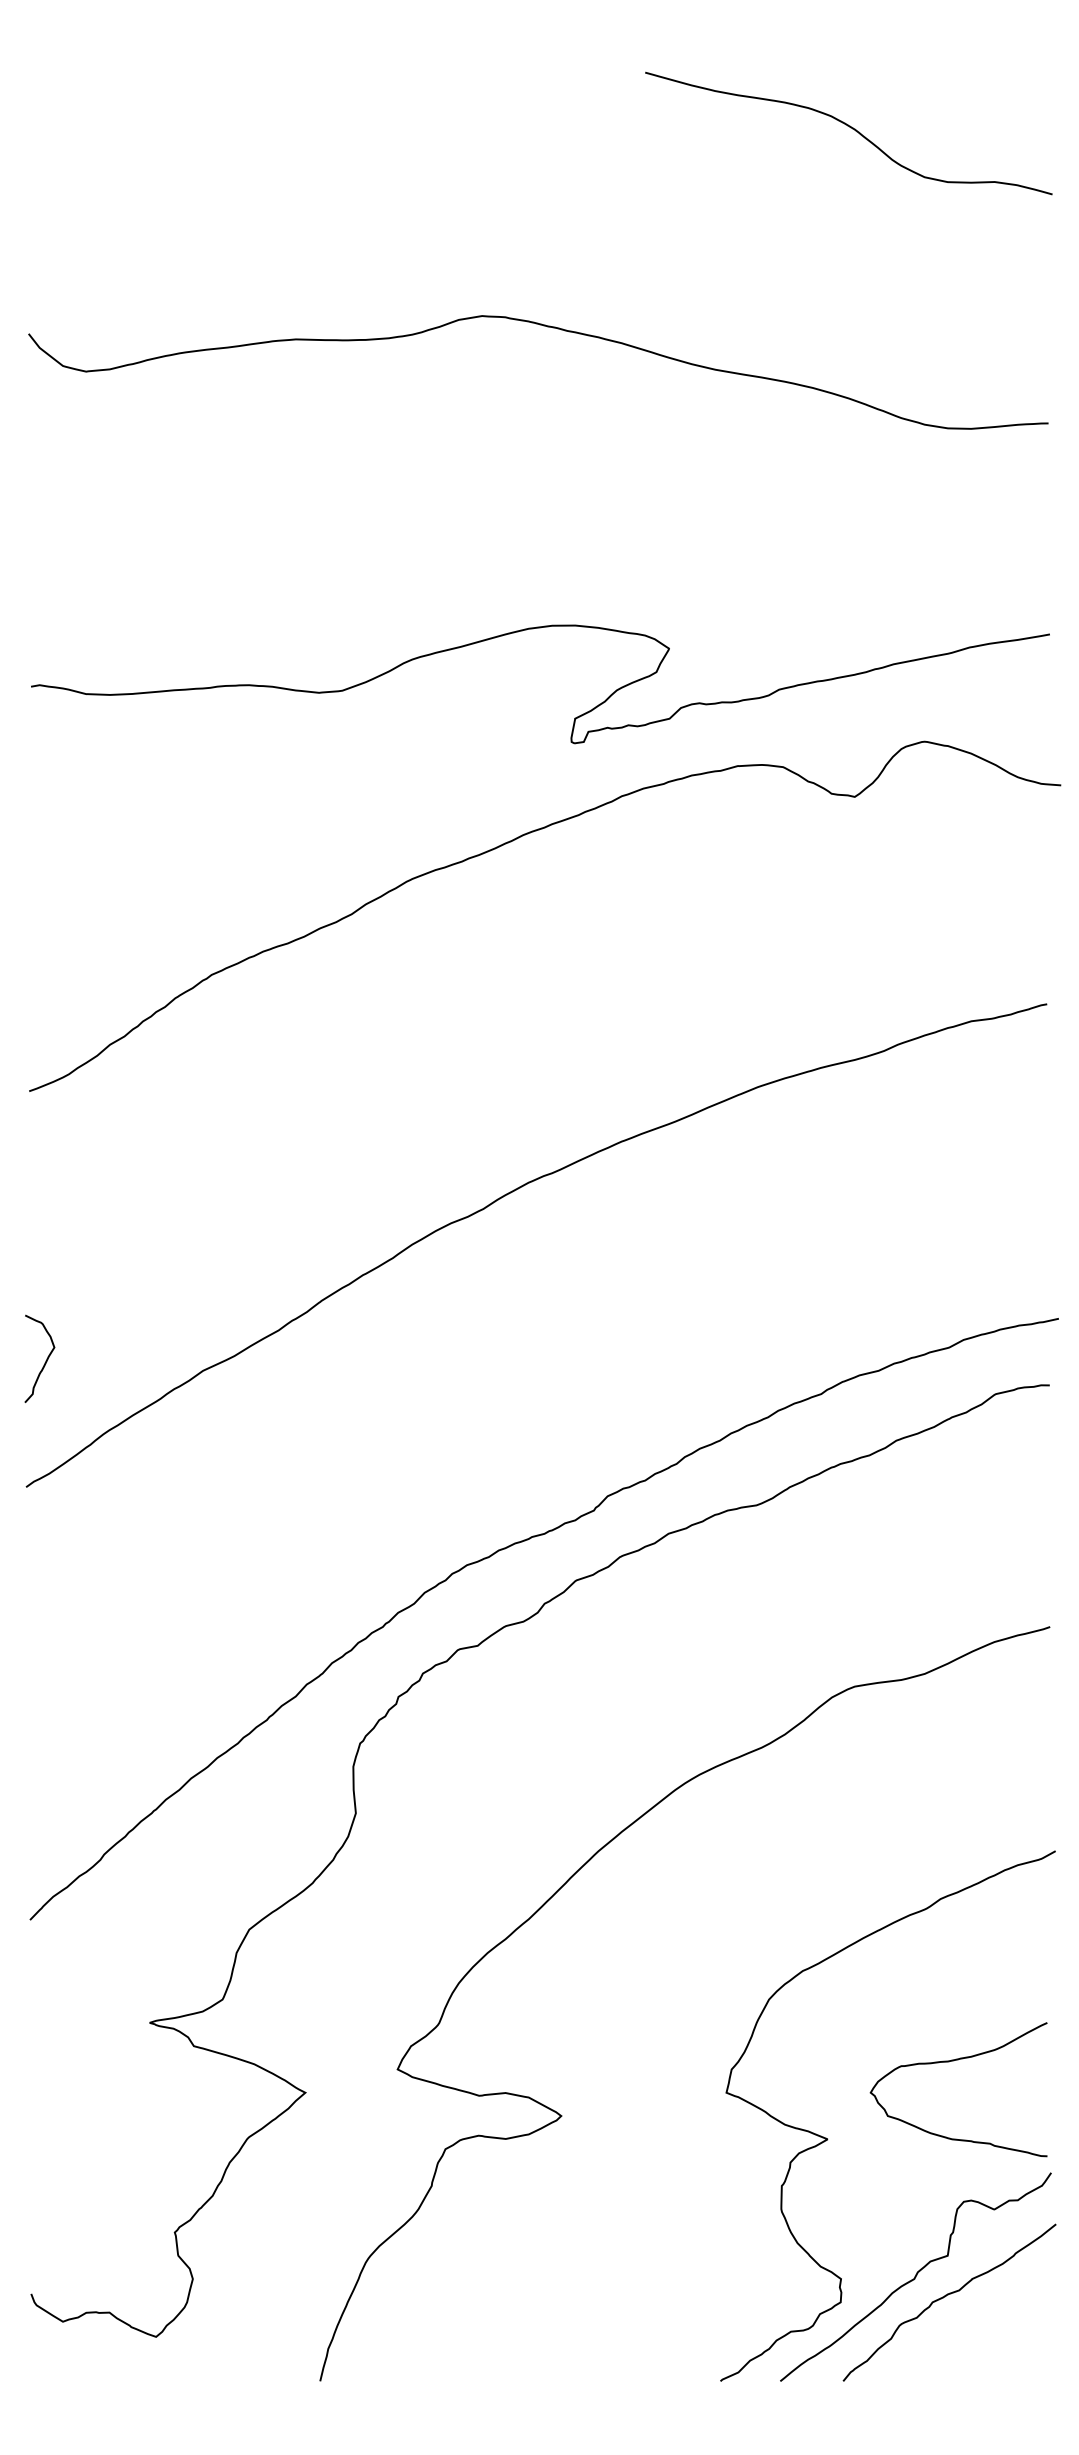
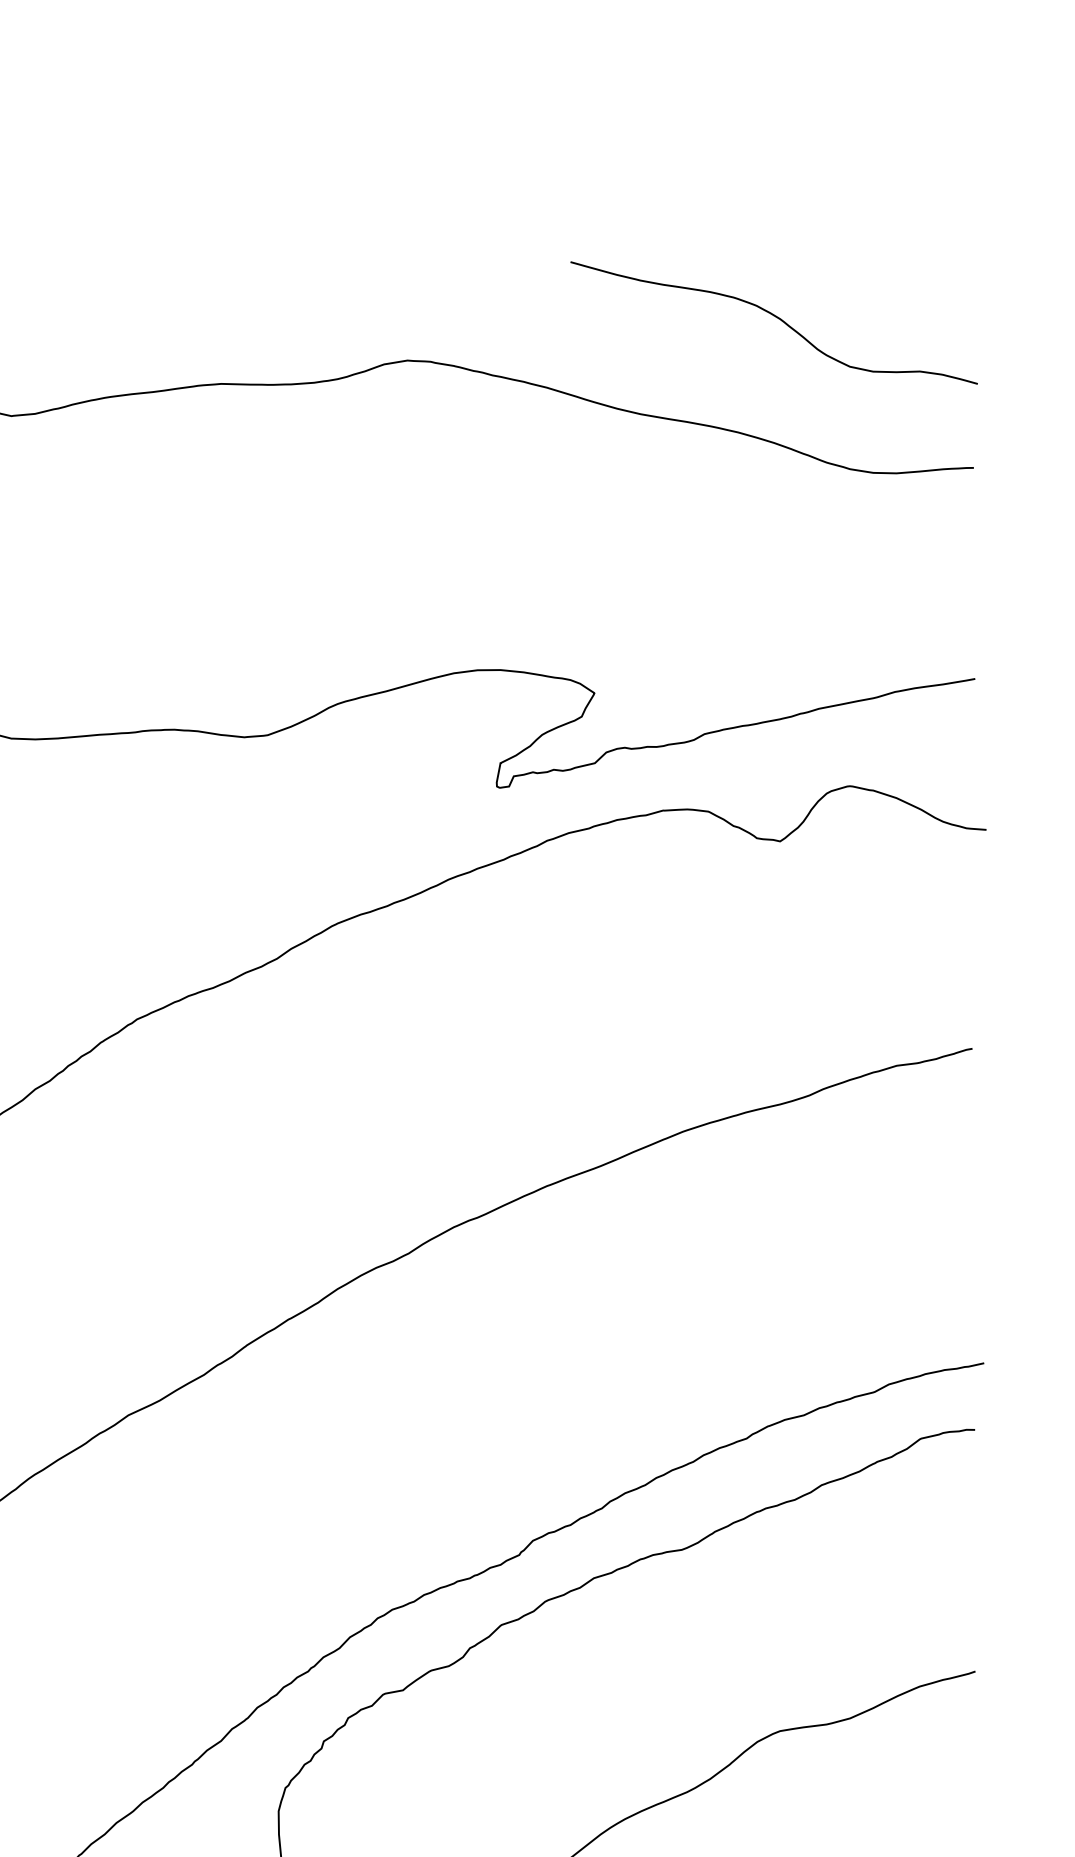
curve: (850, 128) -> (775, 318), moved

